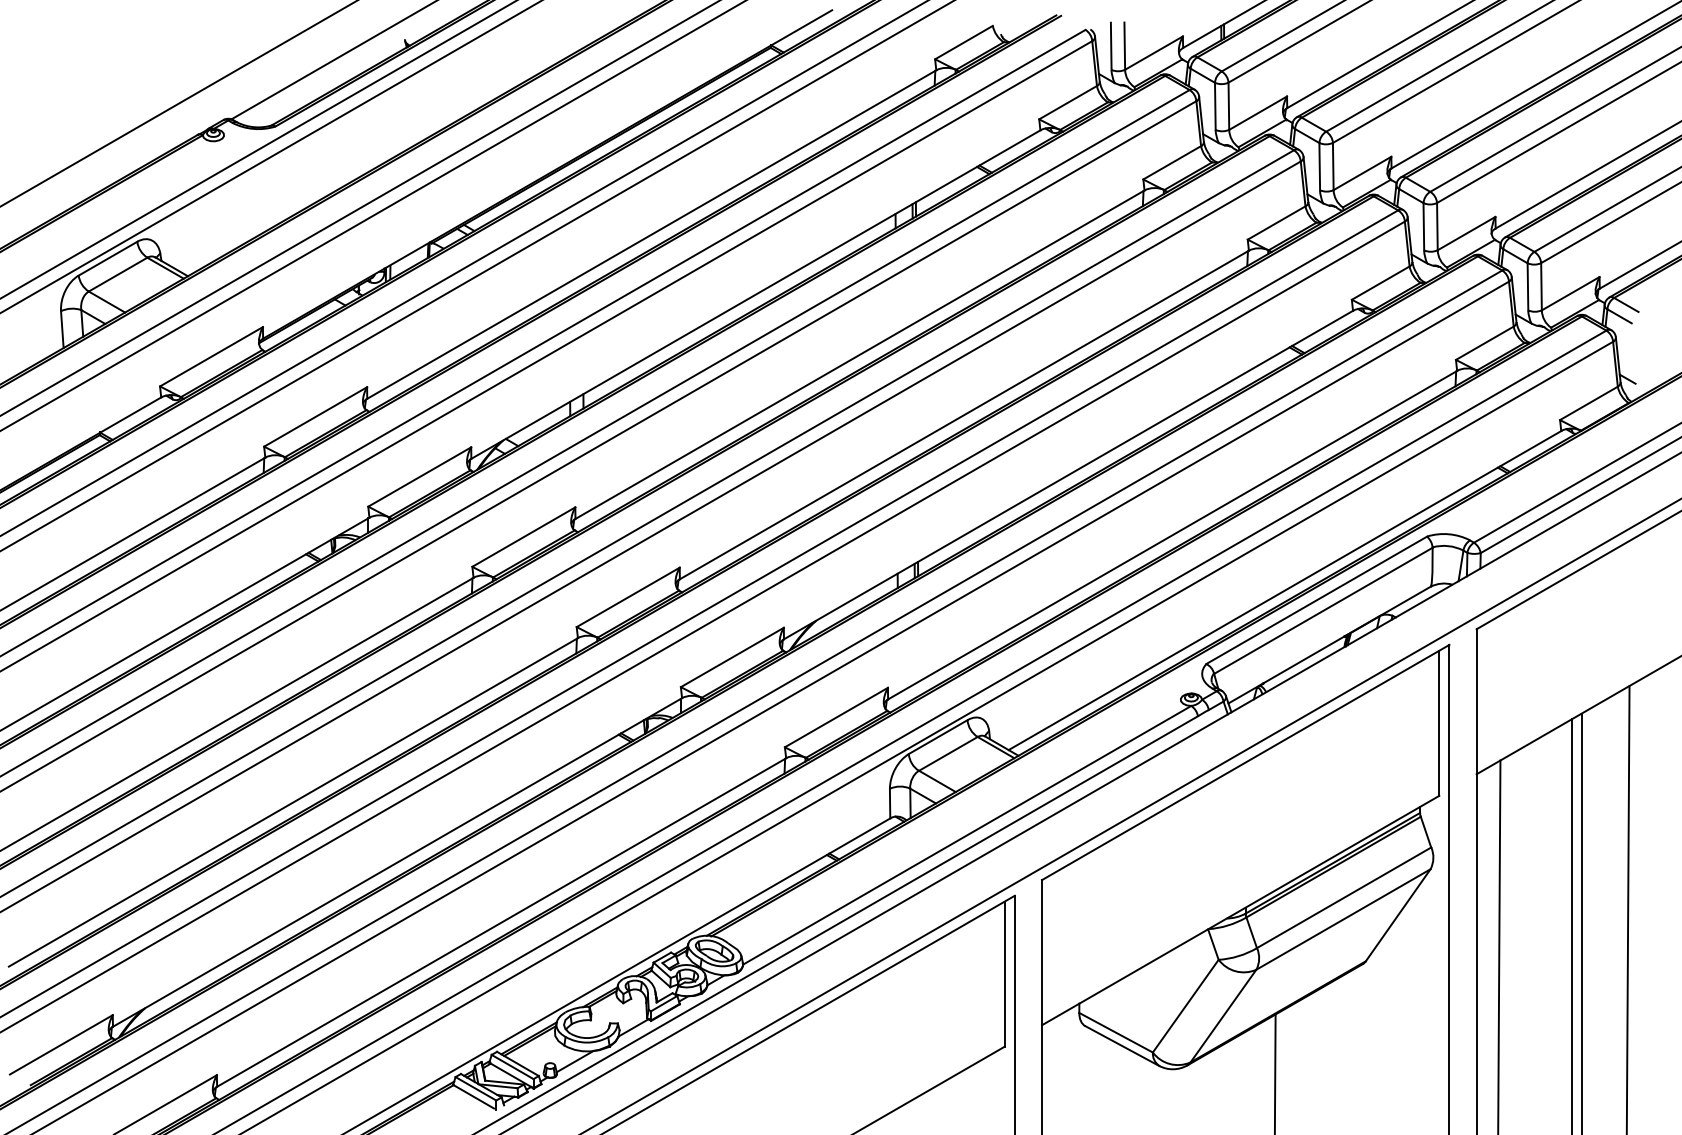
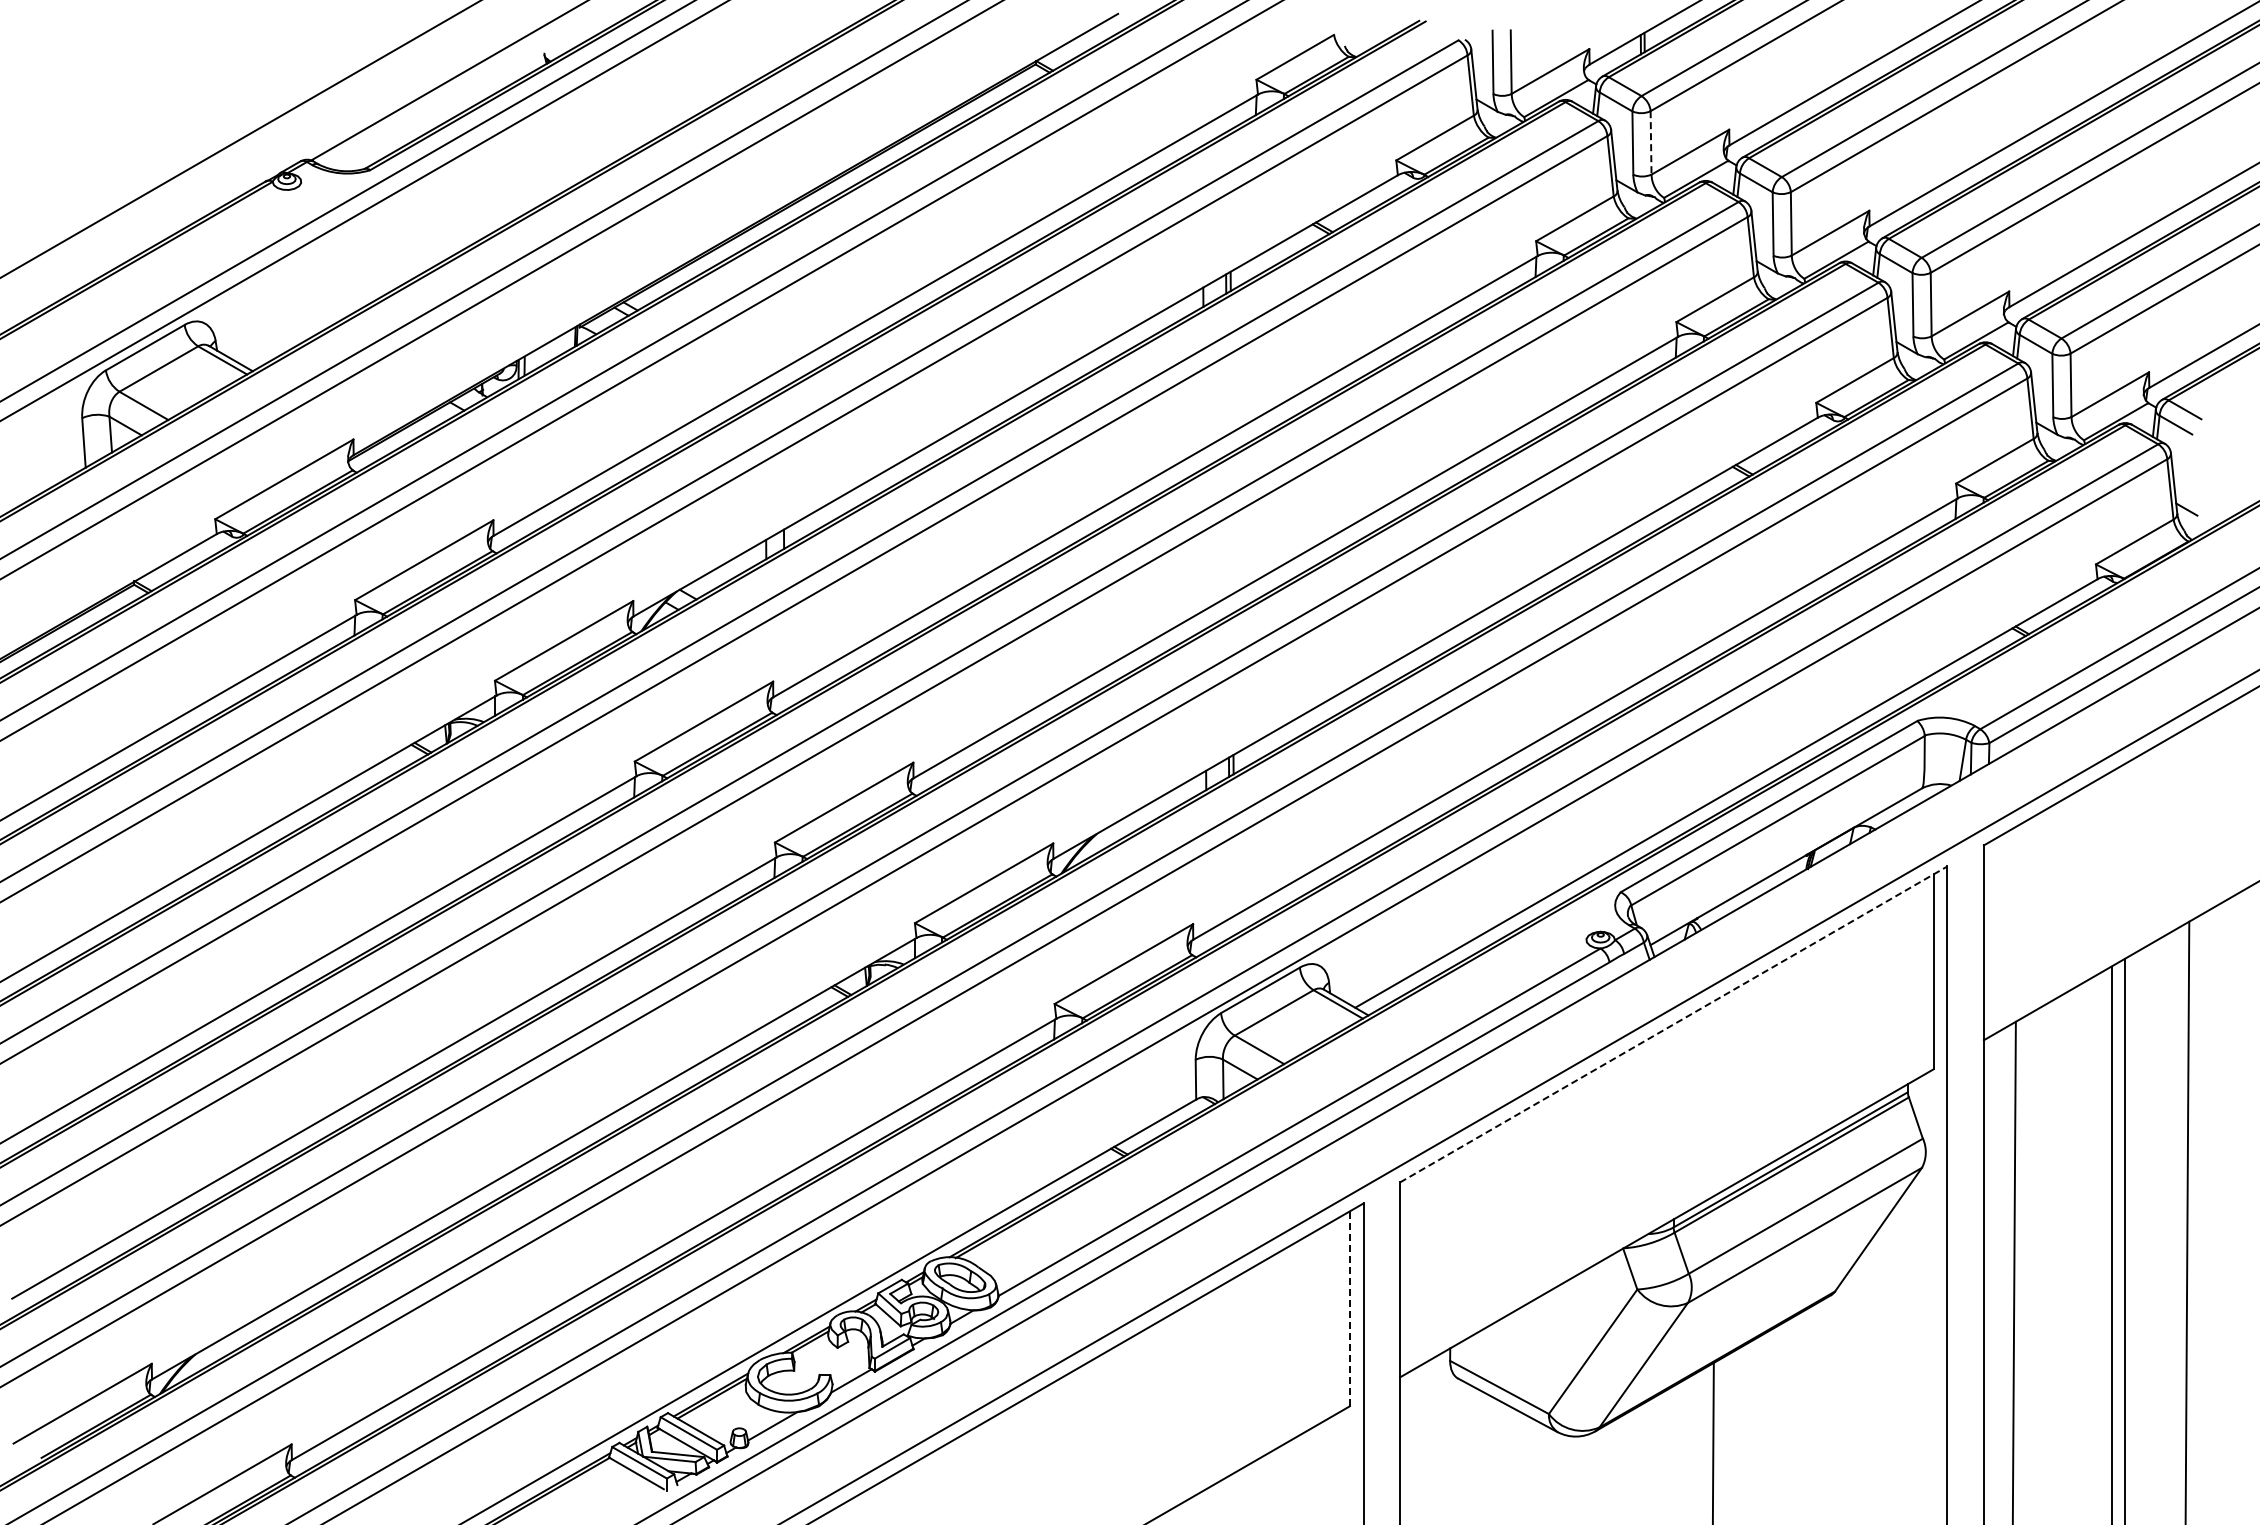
line: (1229, 105) -> (1651, 142), solid -> dashed
line: (1245, 762) -> (1673, 1024), solid -> dashed
line: (1004, 973) -> (1349, 1308), solid -> dashed

